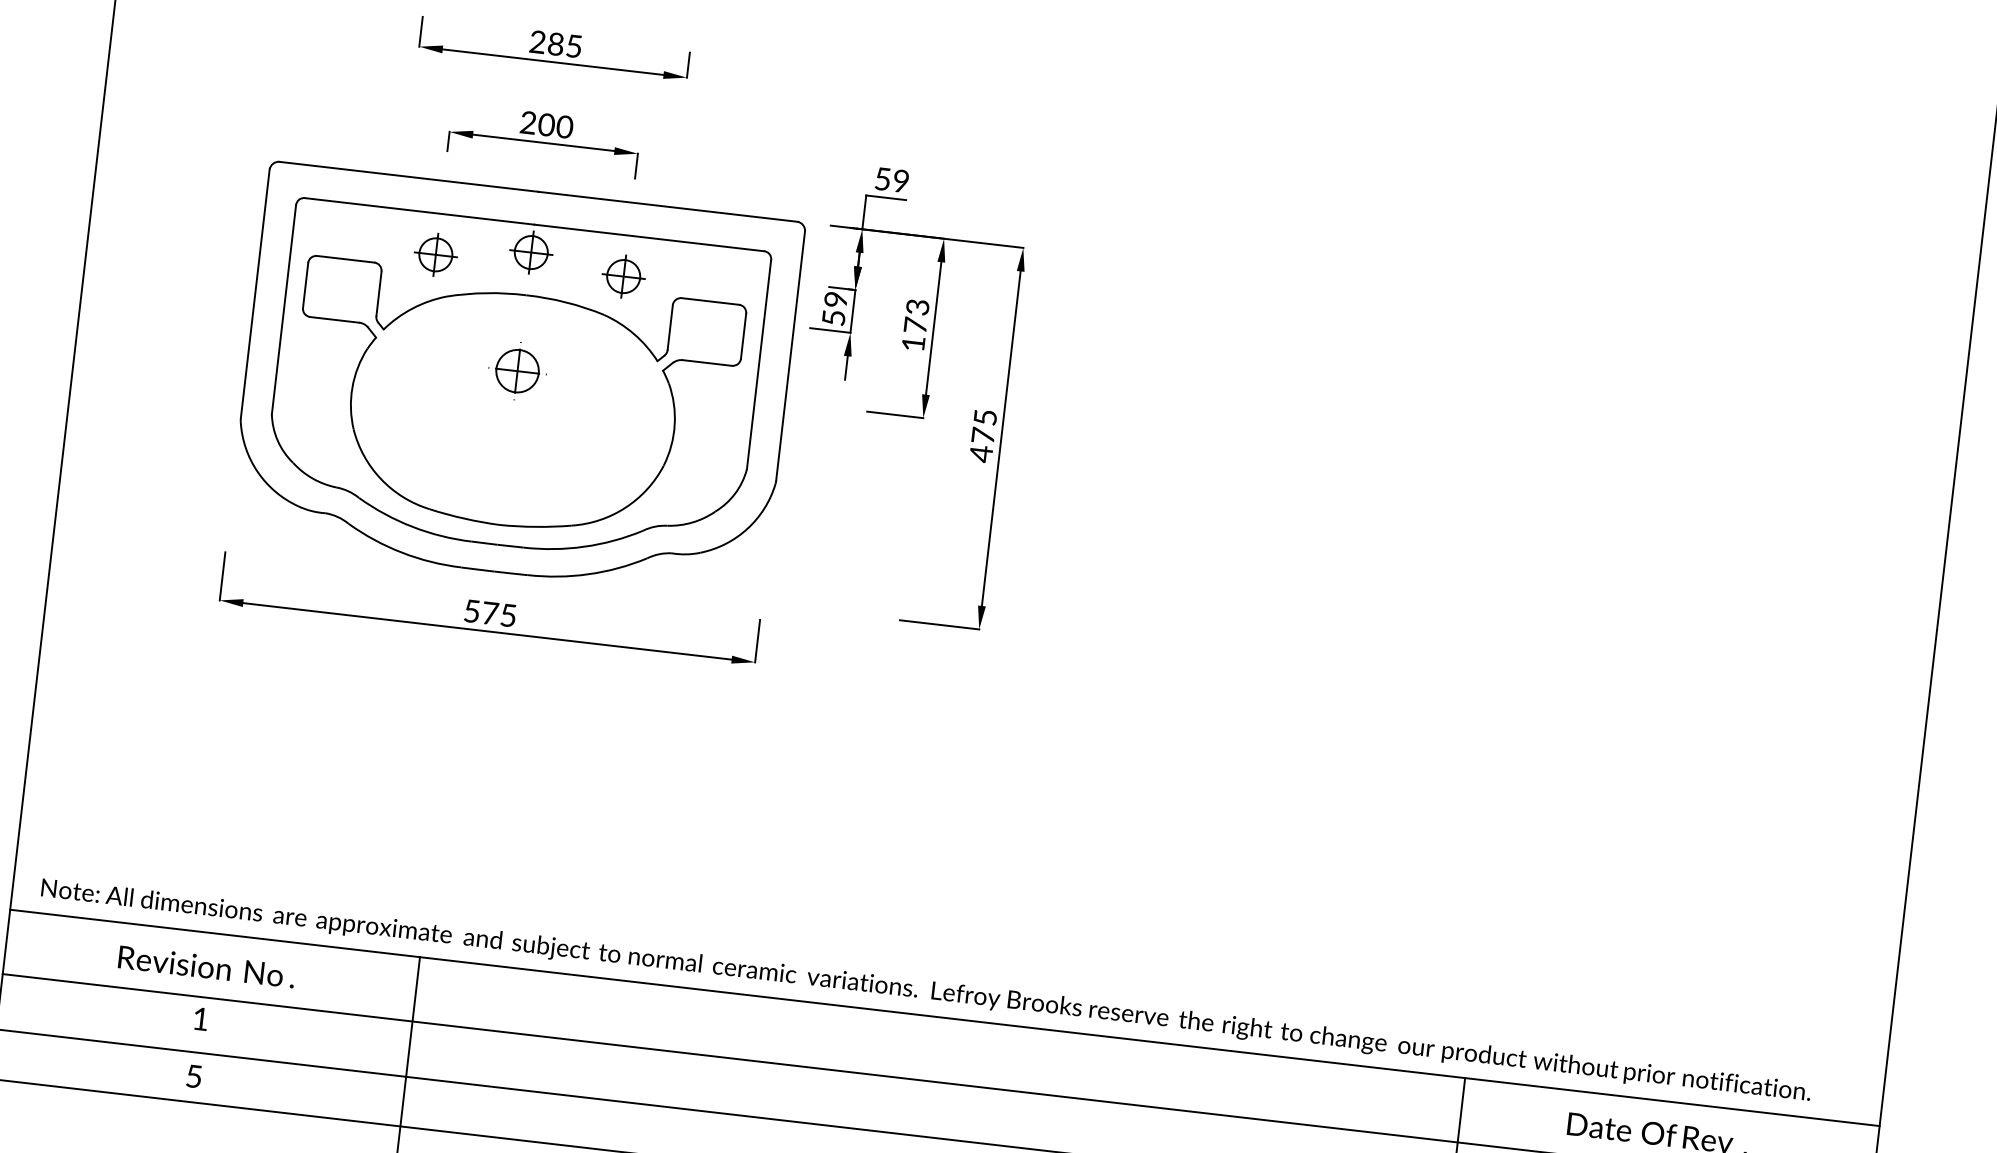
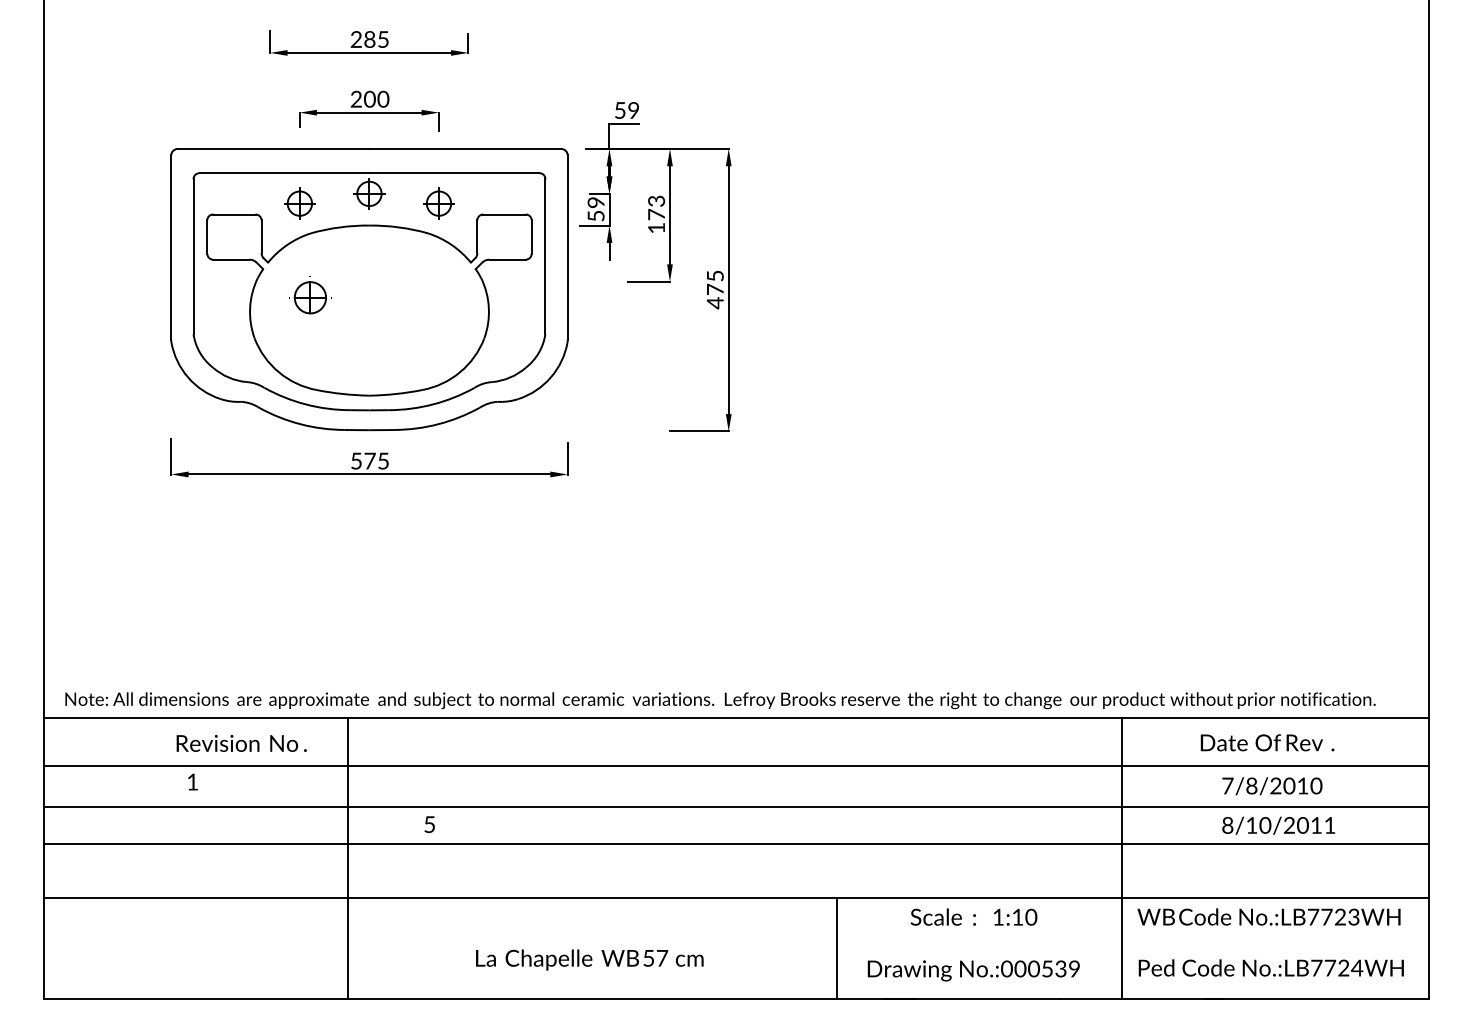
part: (517, 368) -> (310, 295), moved
text: (206, 966) -> (241, 743), moved
text: (193, 1076) -> (429, 824), moved

